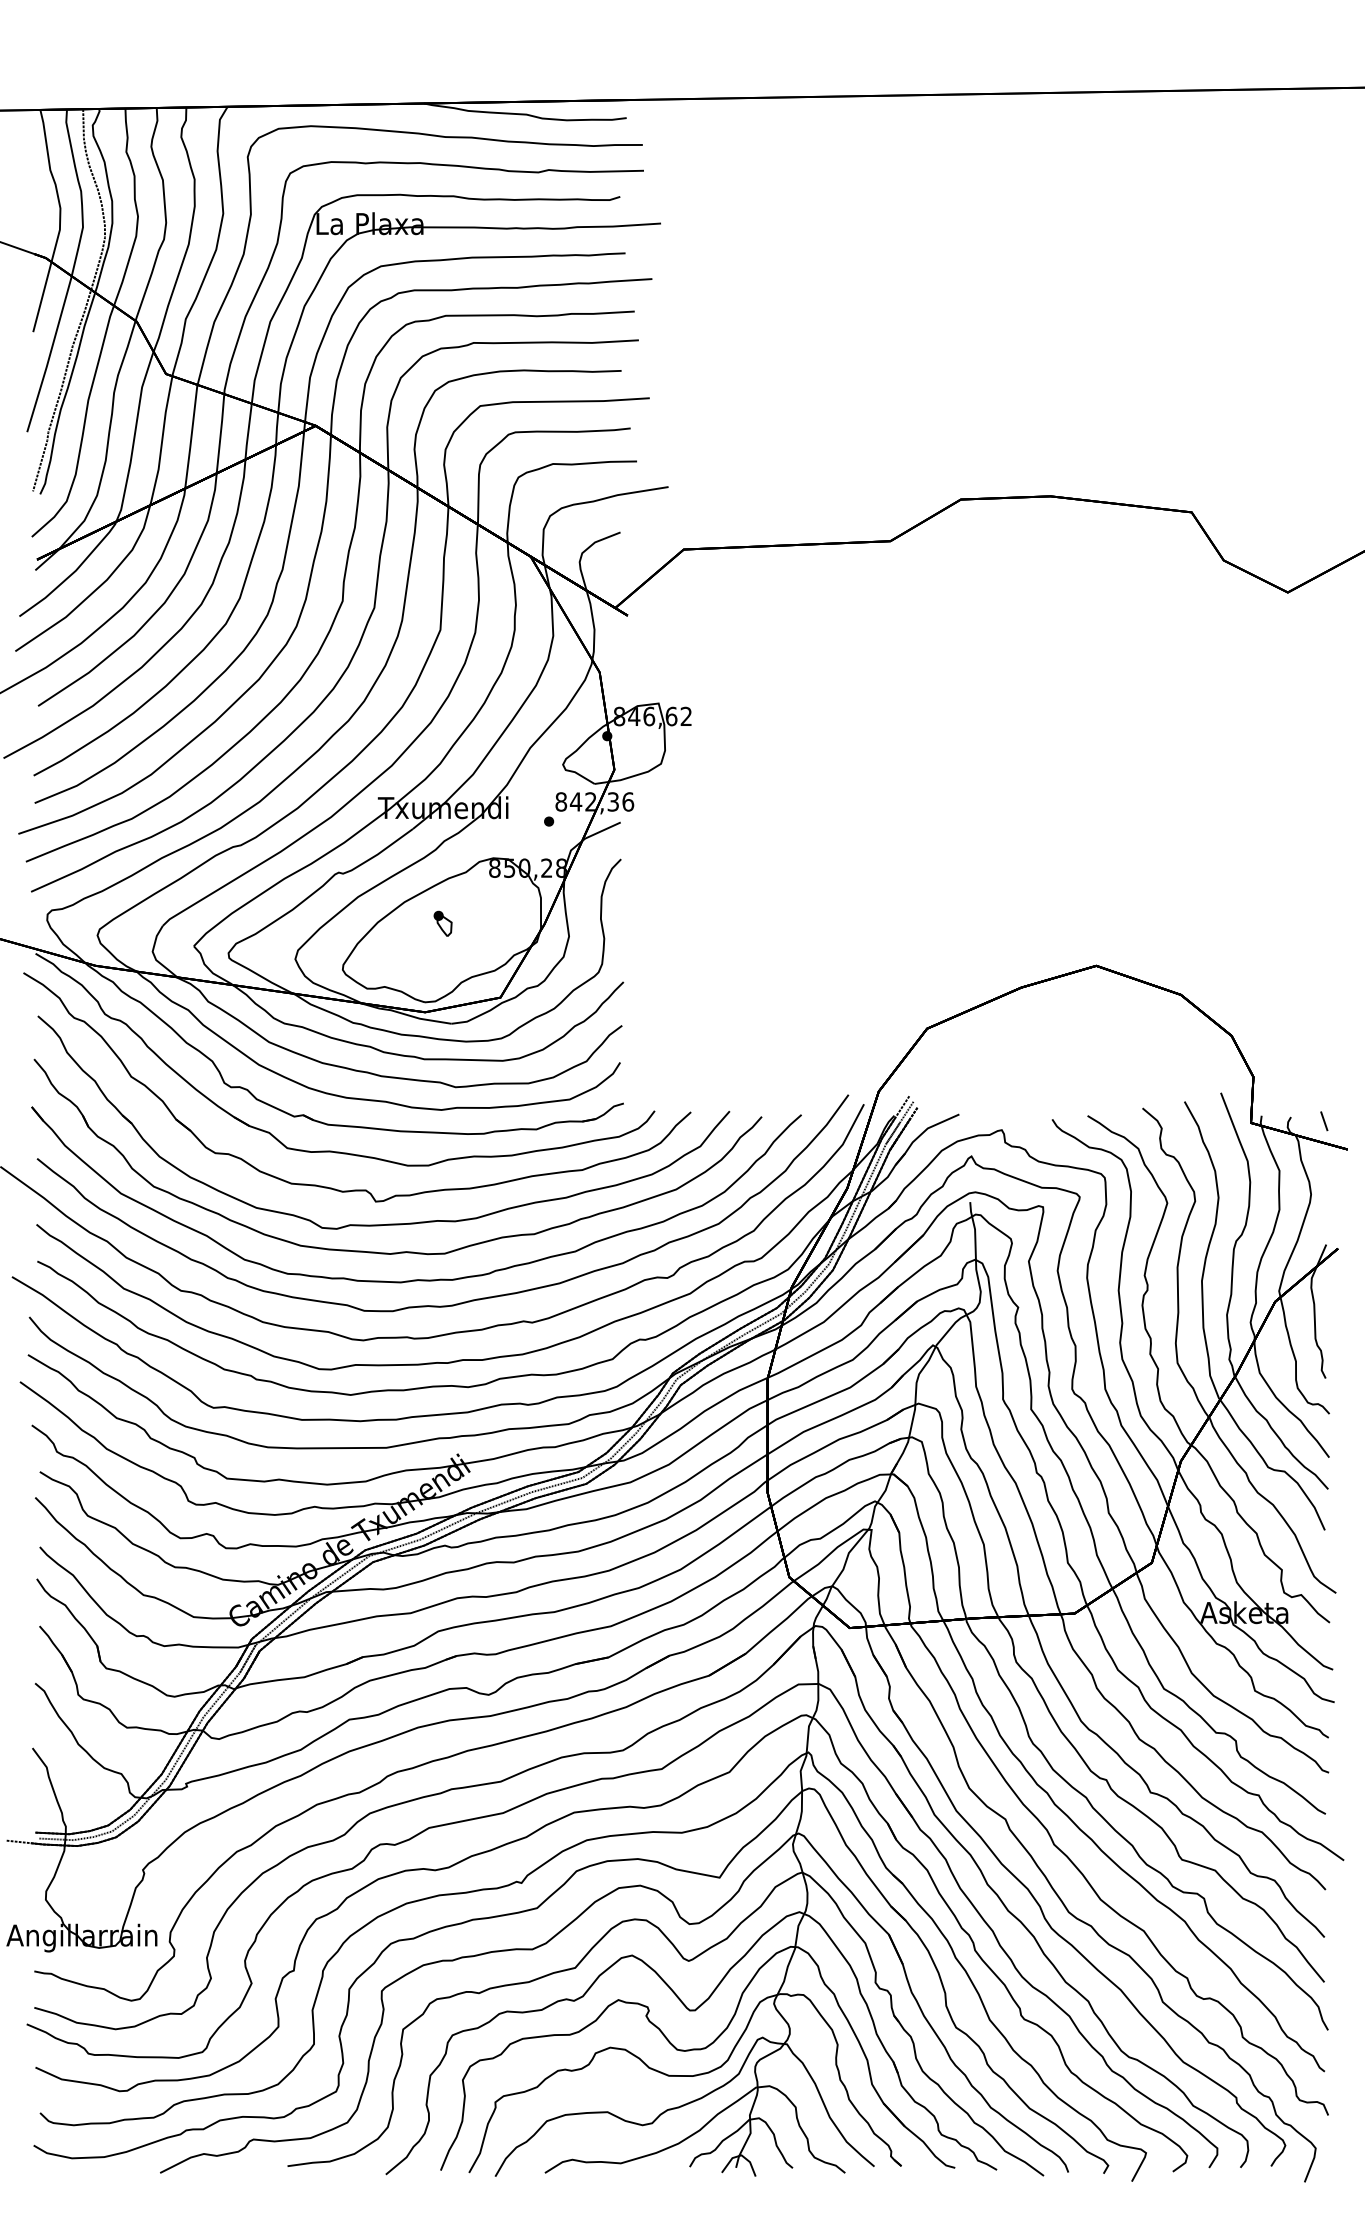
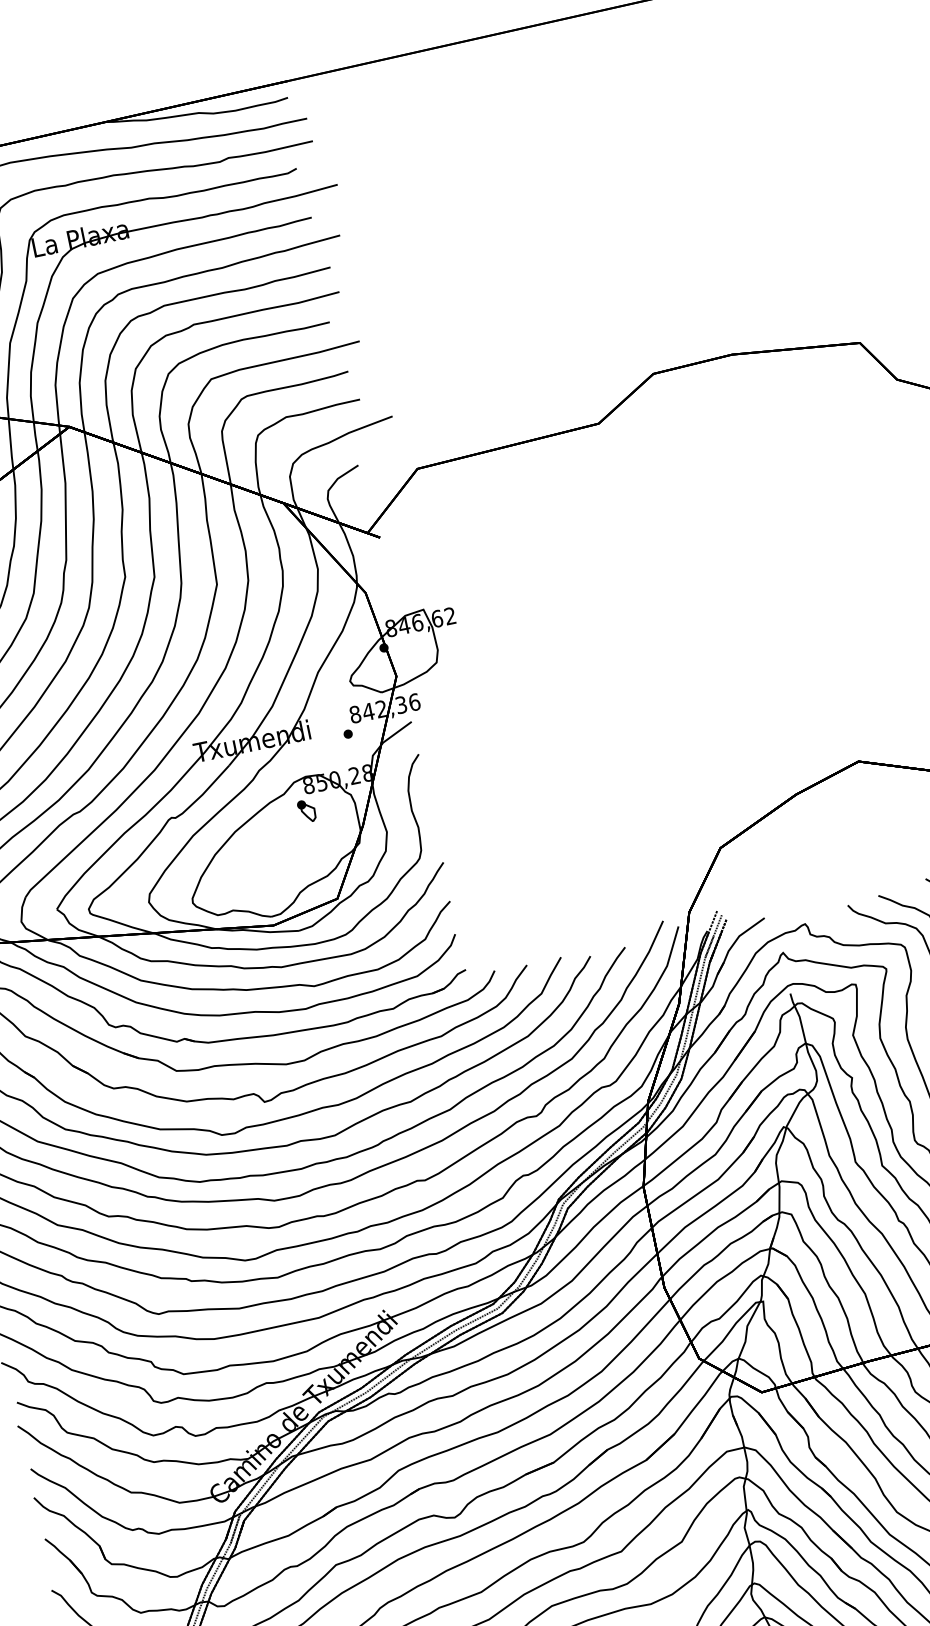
part: (442, 923) -> (306, 810), moved

